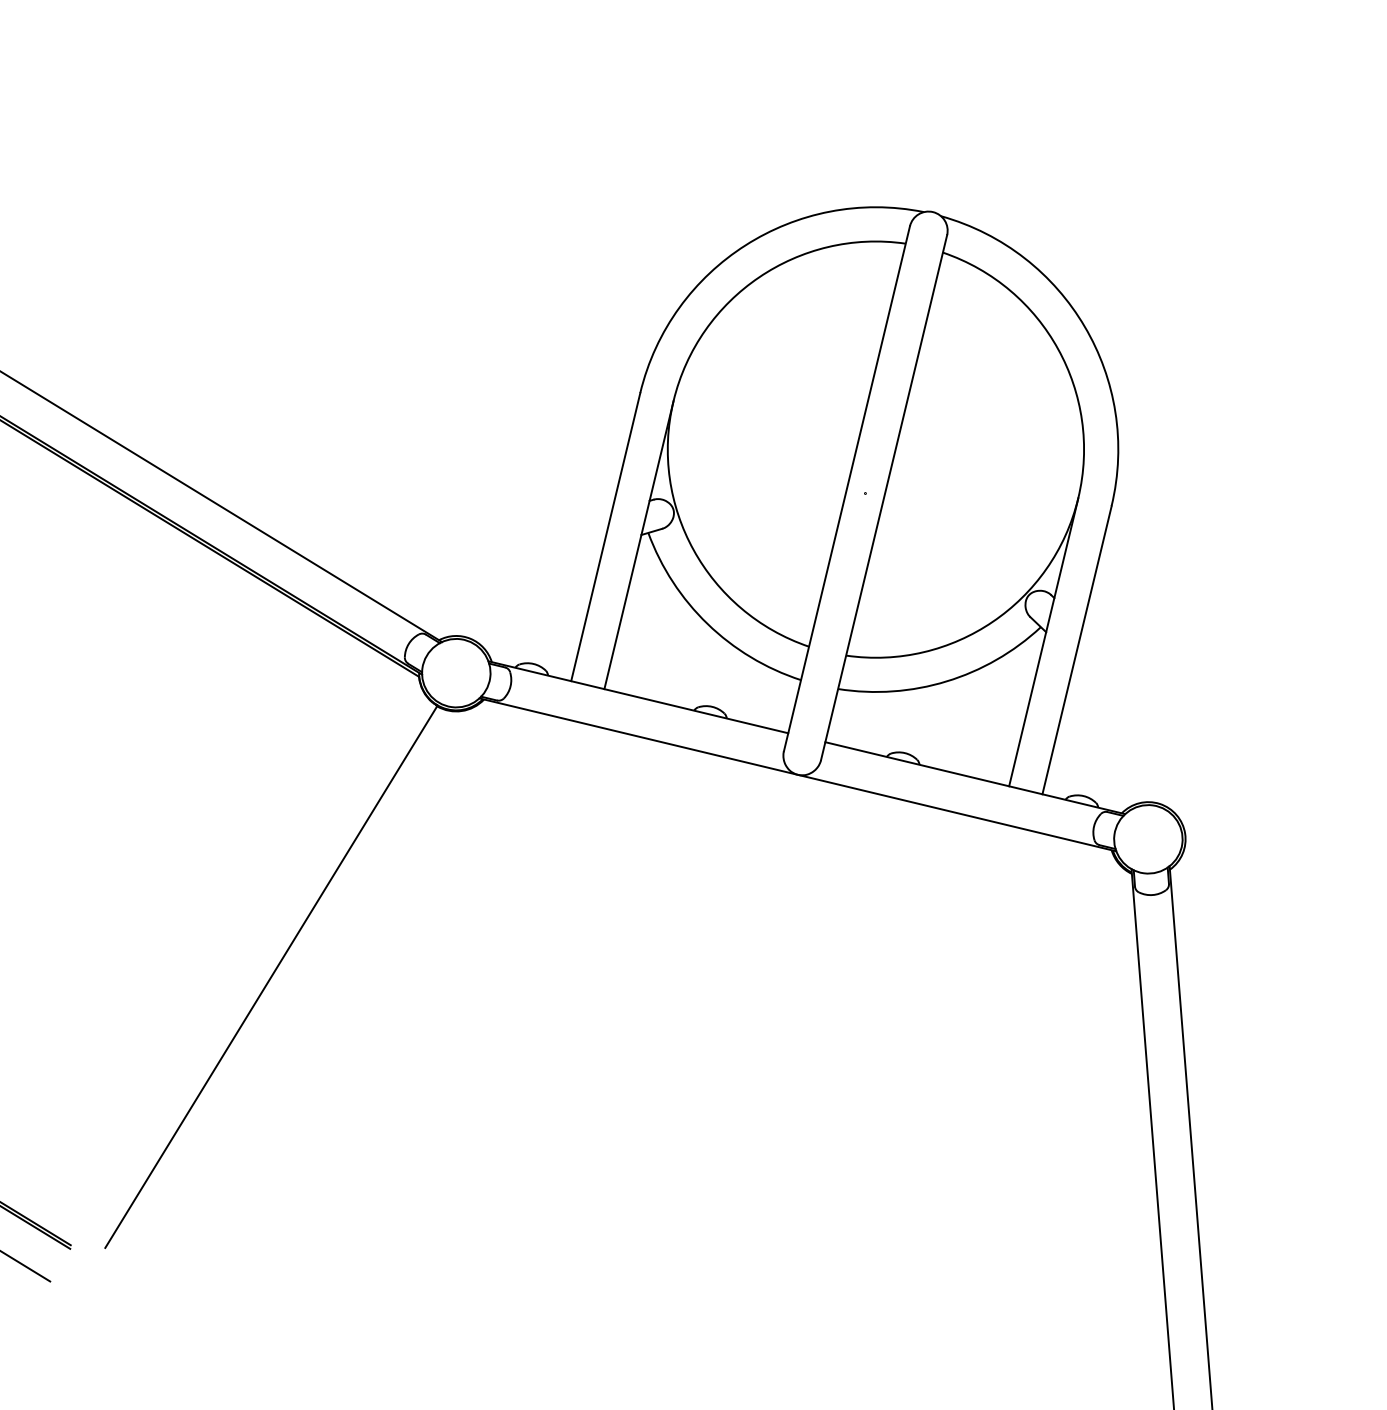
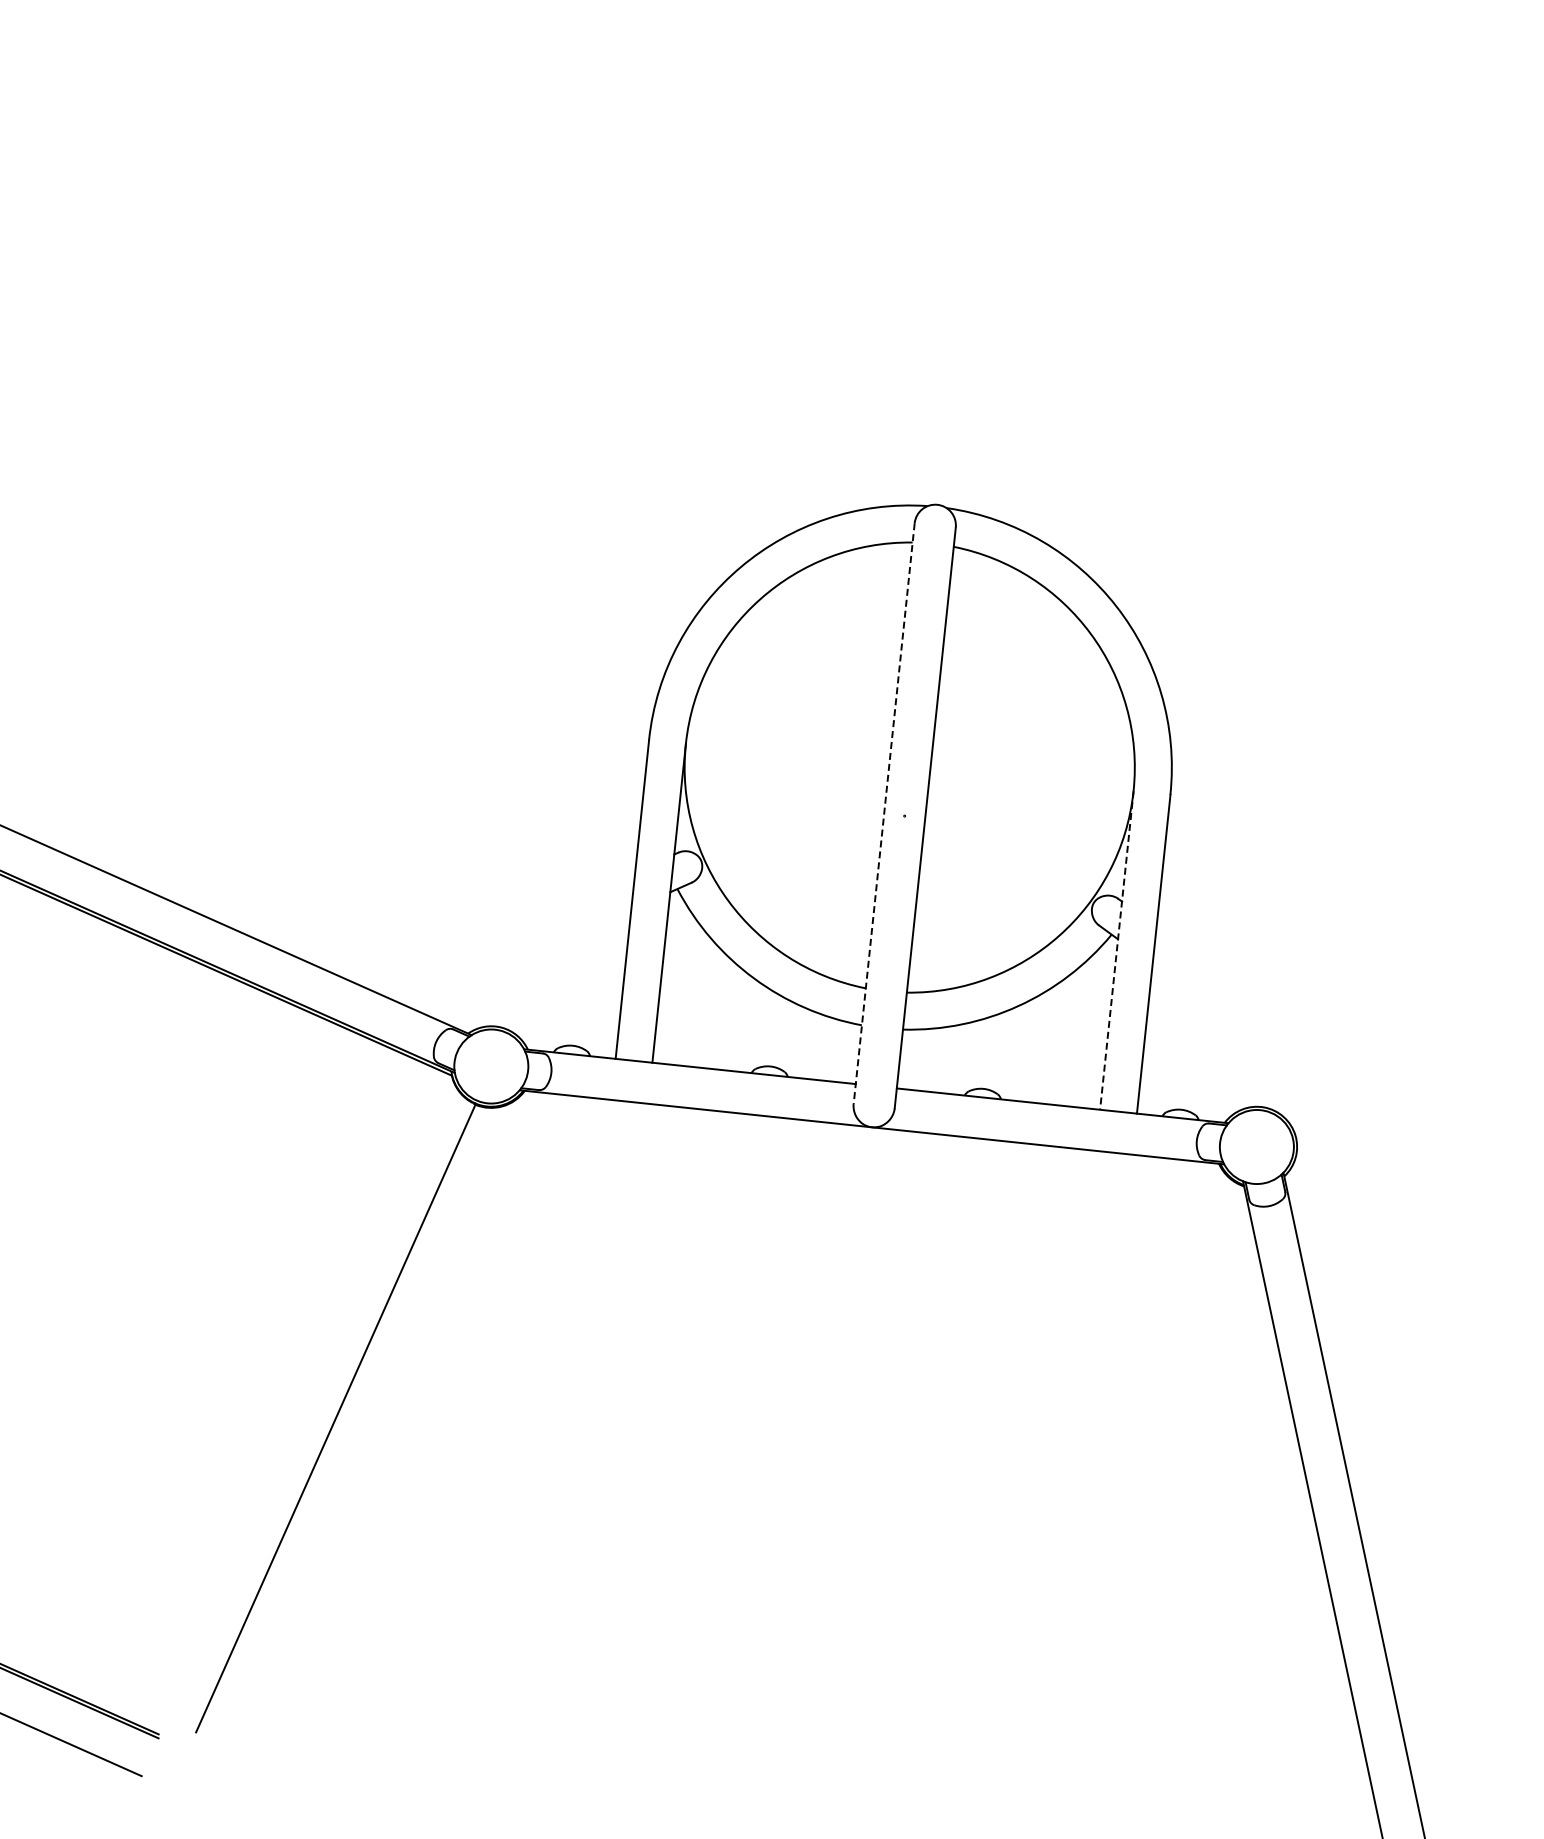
line: (847, 488) -> (884, 813), solid -> dashed
line: (1043, 642) -> (1116, 950), solid -> dashed

